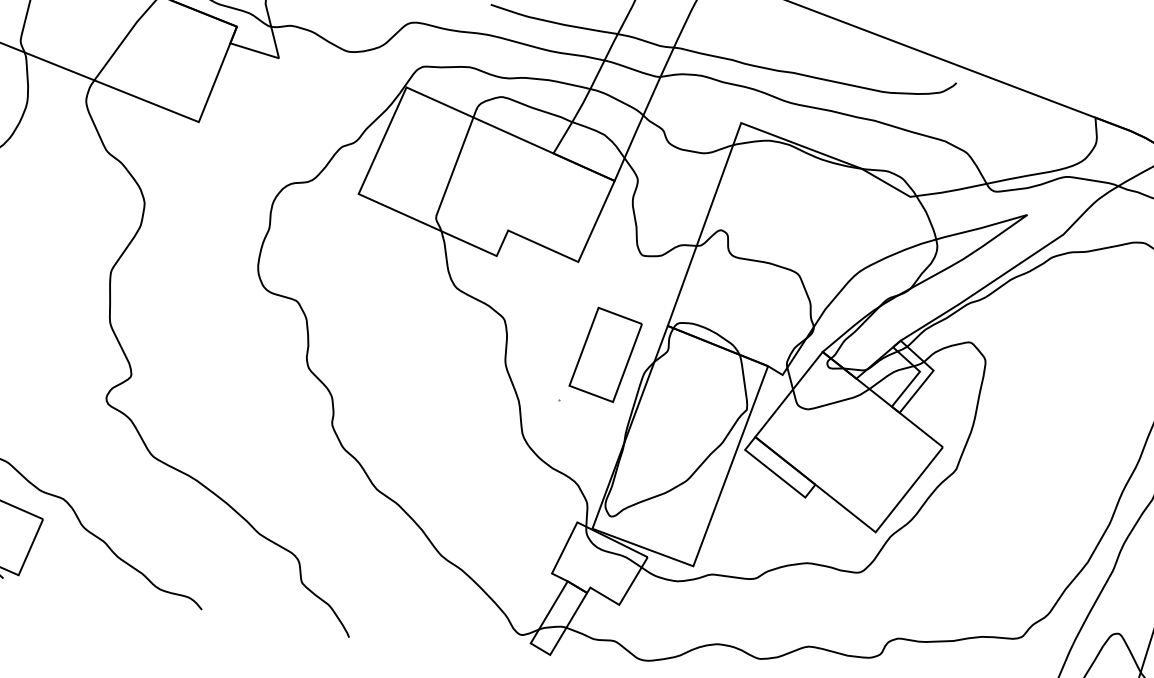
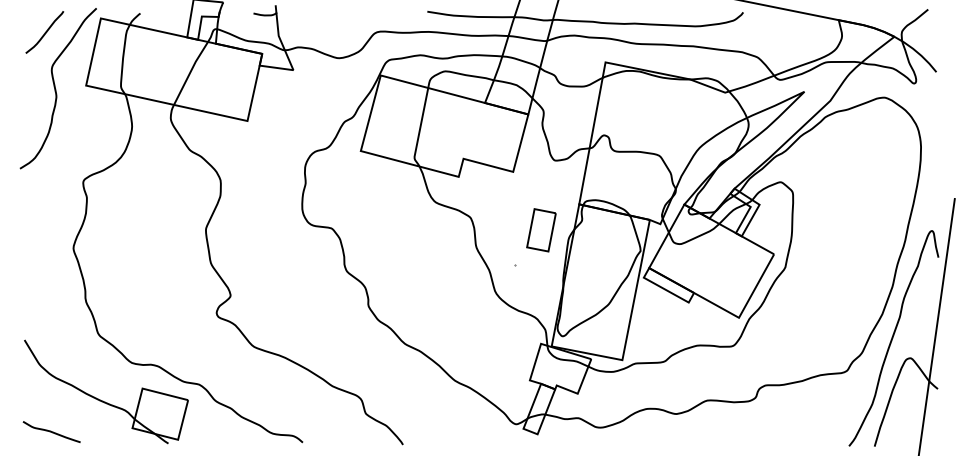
part: (605, 355) -> (541, 230), size x0.7

